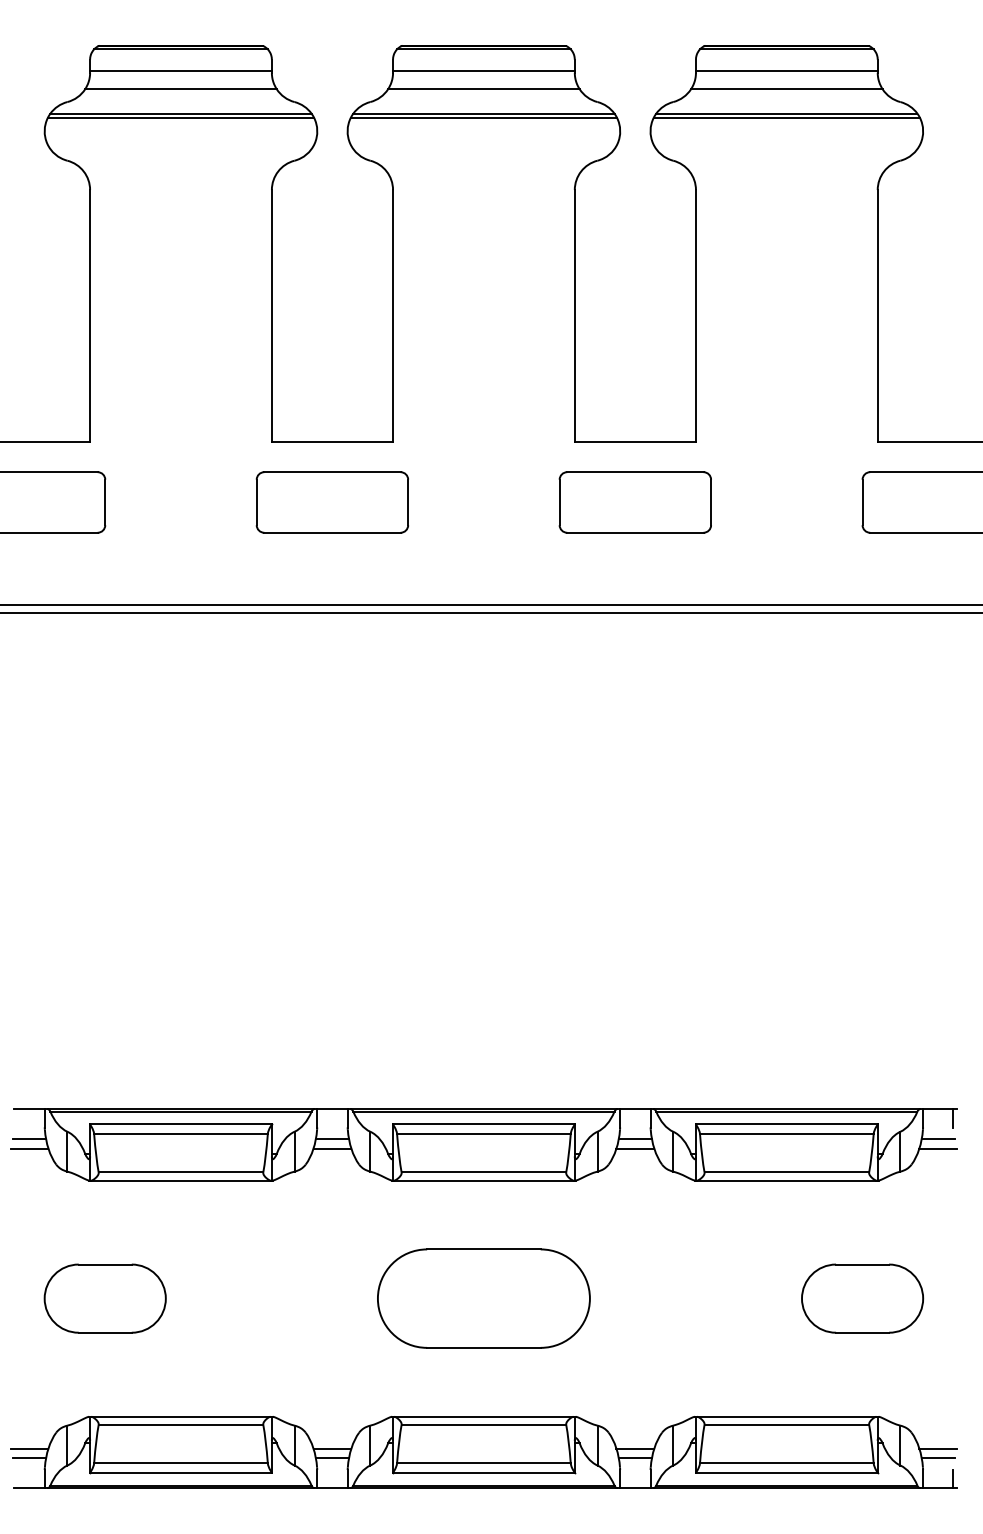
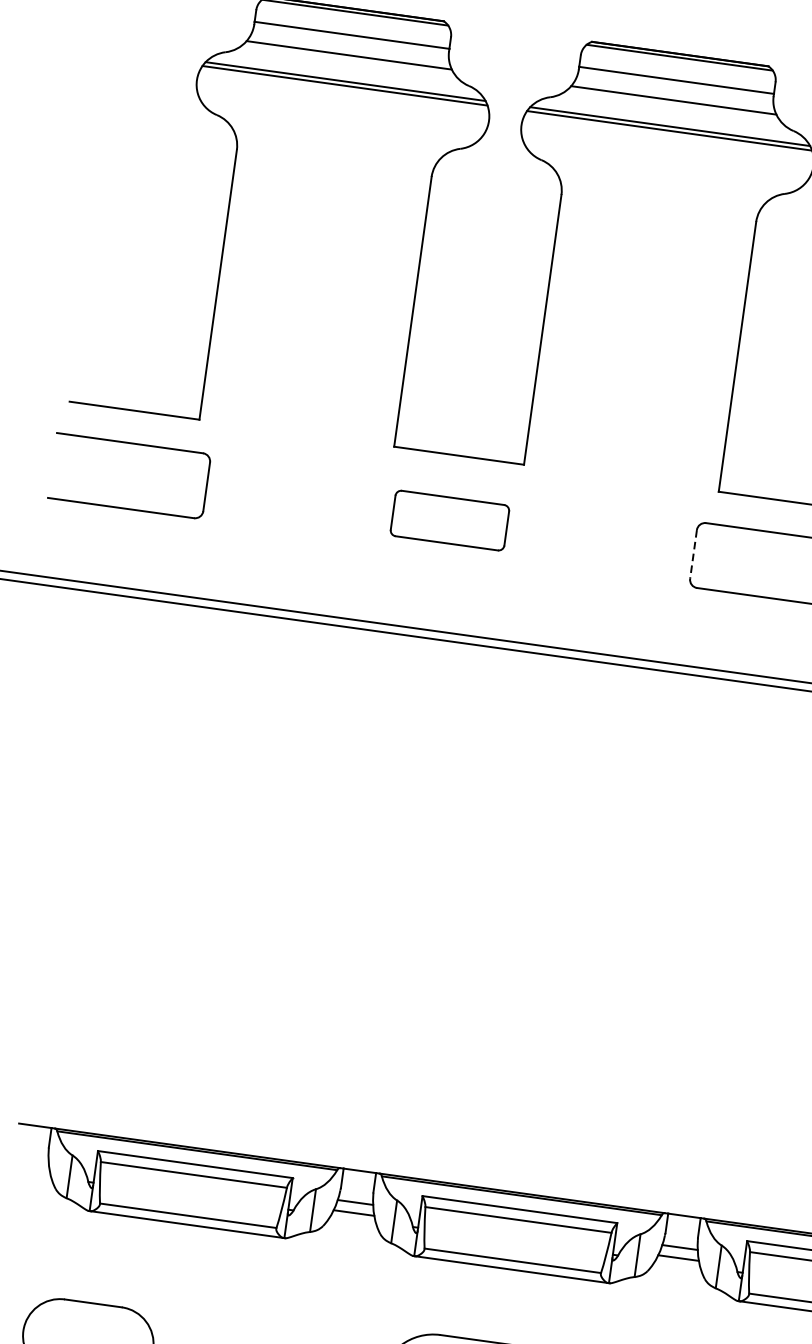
part: (331, 502) -> (449, 520), size x0.7
line: (559, 502) -> (693, 554), solid -> dashed
line: (29, 1138) -> (30, 1157), removed
line: (29, 1148) -> (29, 1167), removed

